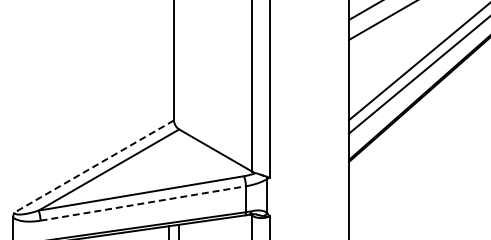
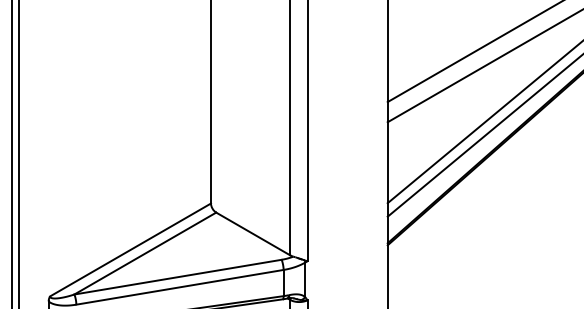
line: (94, 166) -> (130, 249), dashed -> solid
line: (143, 203) -> (180, 287), dashed -> solid

